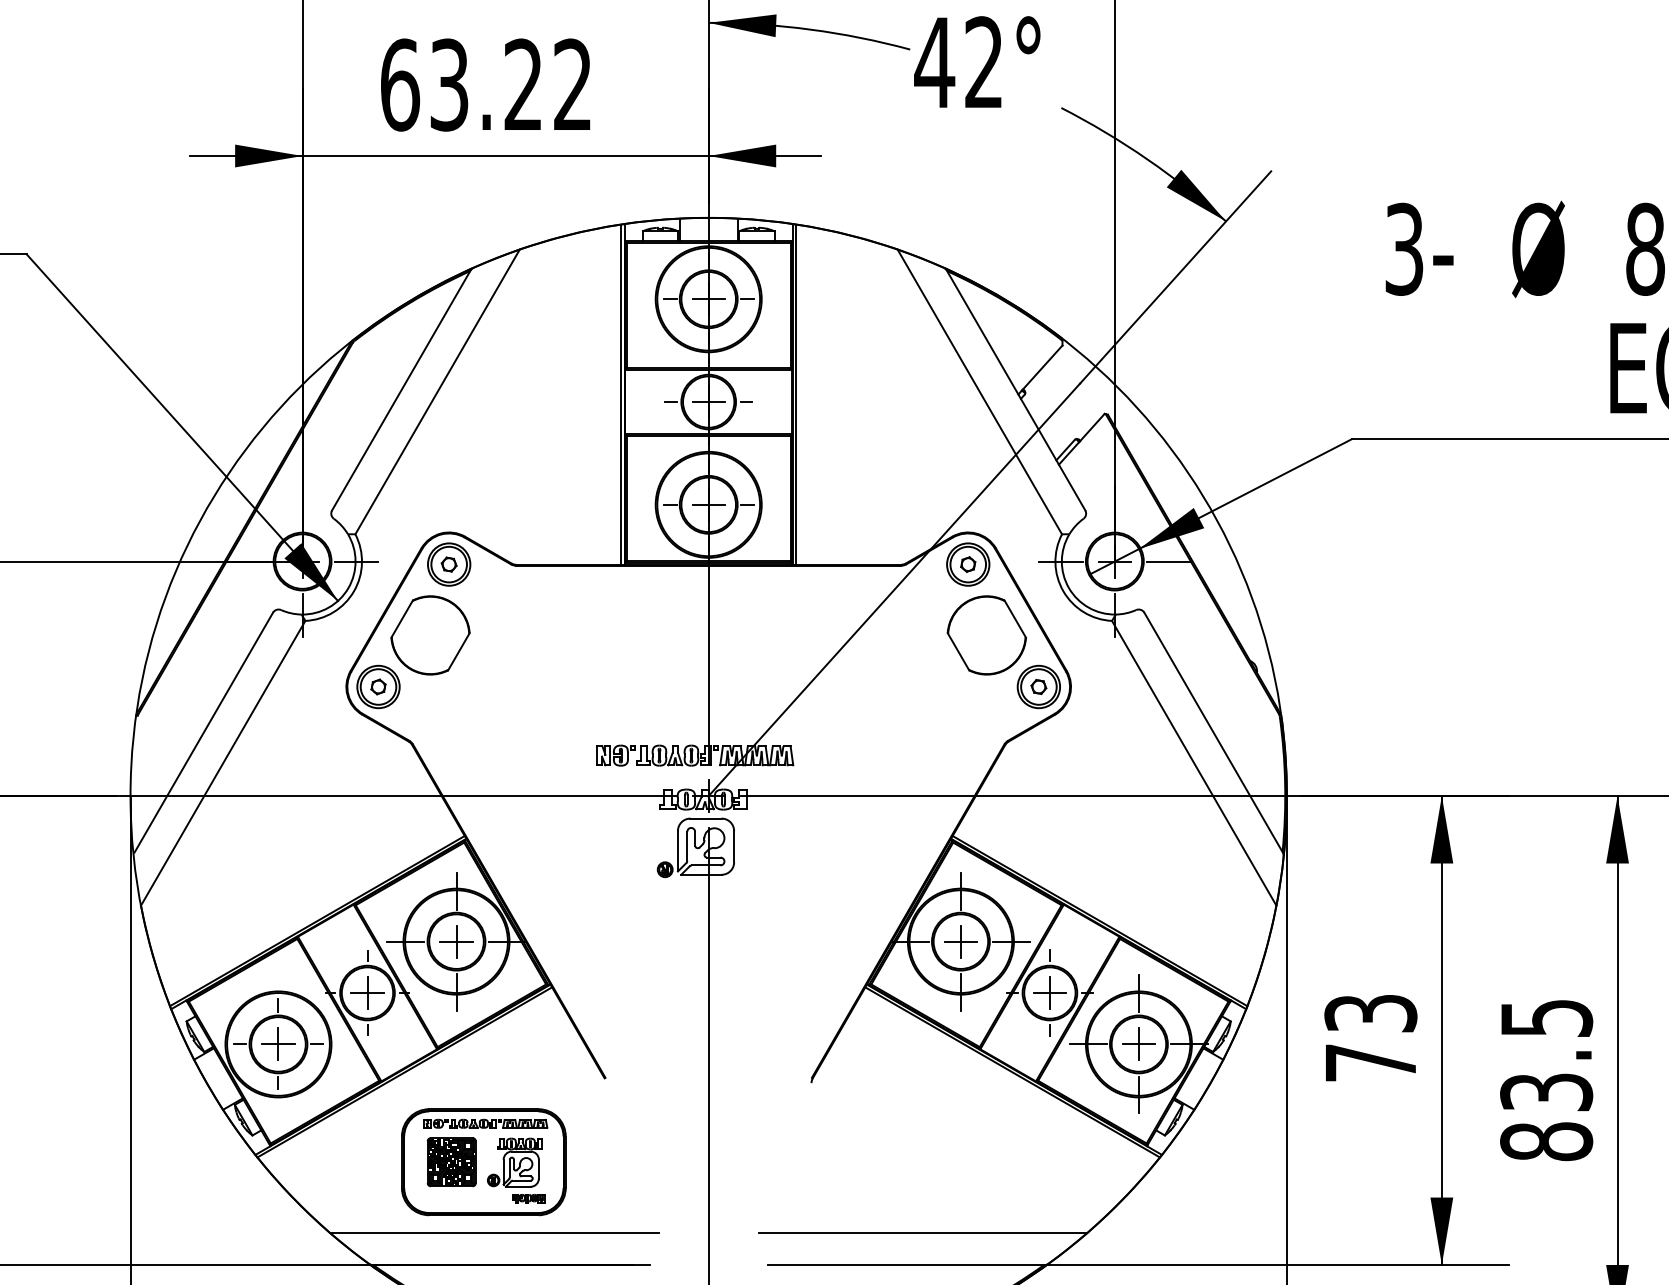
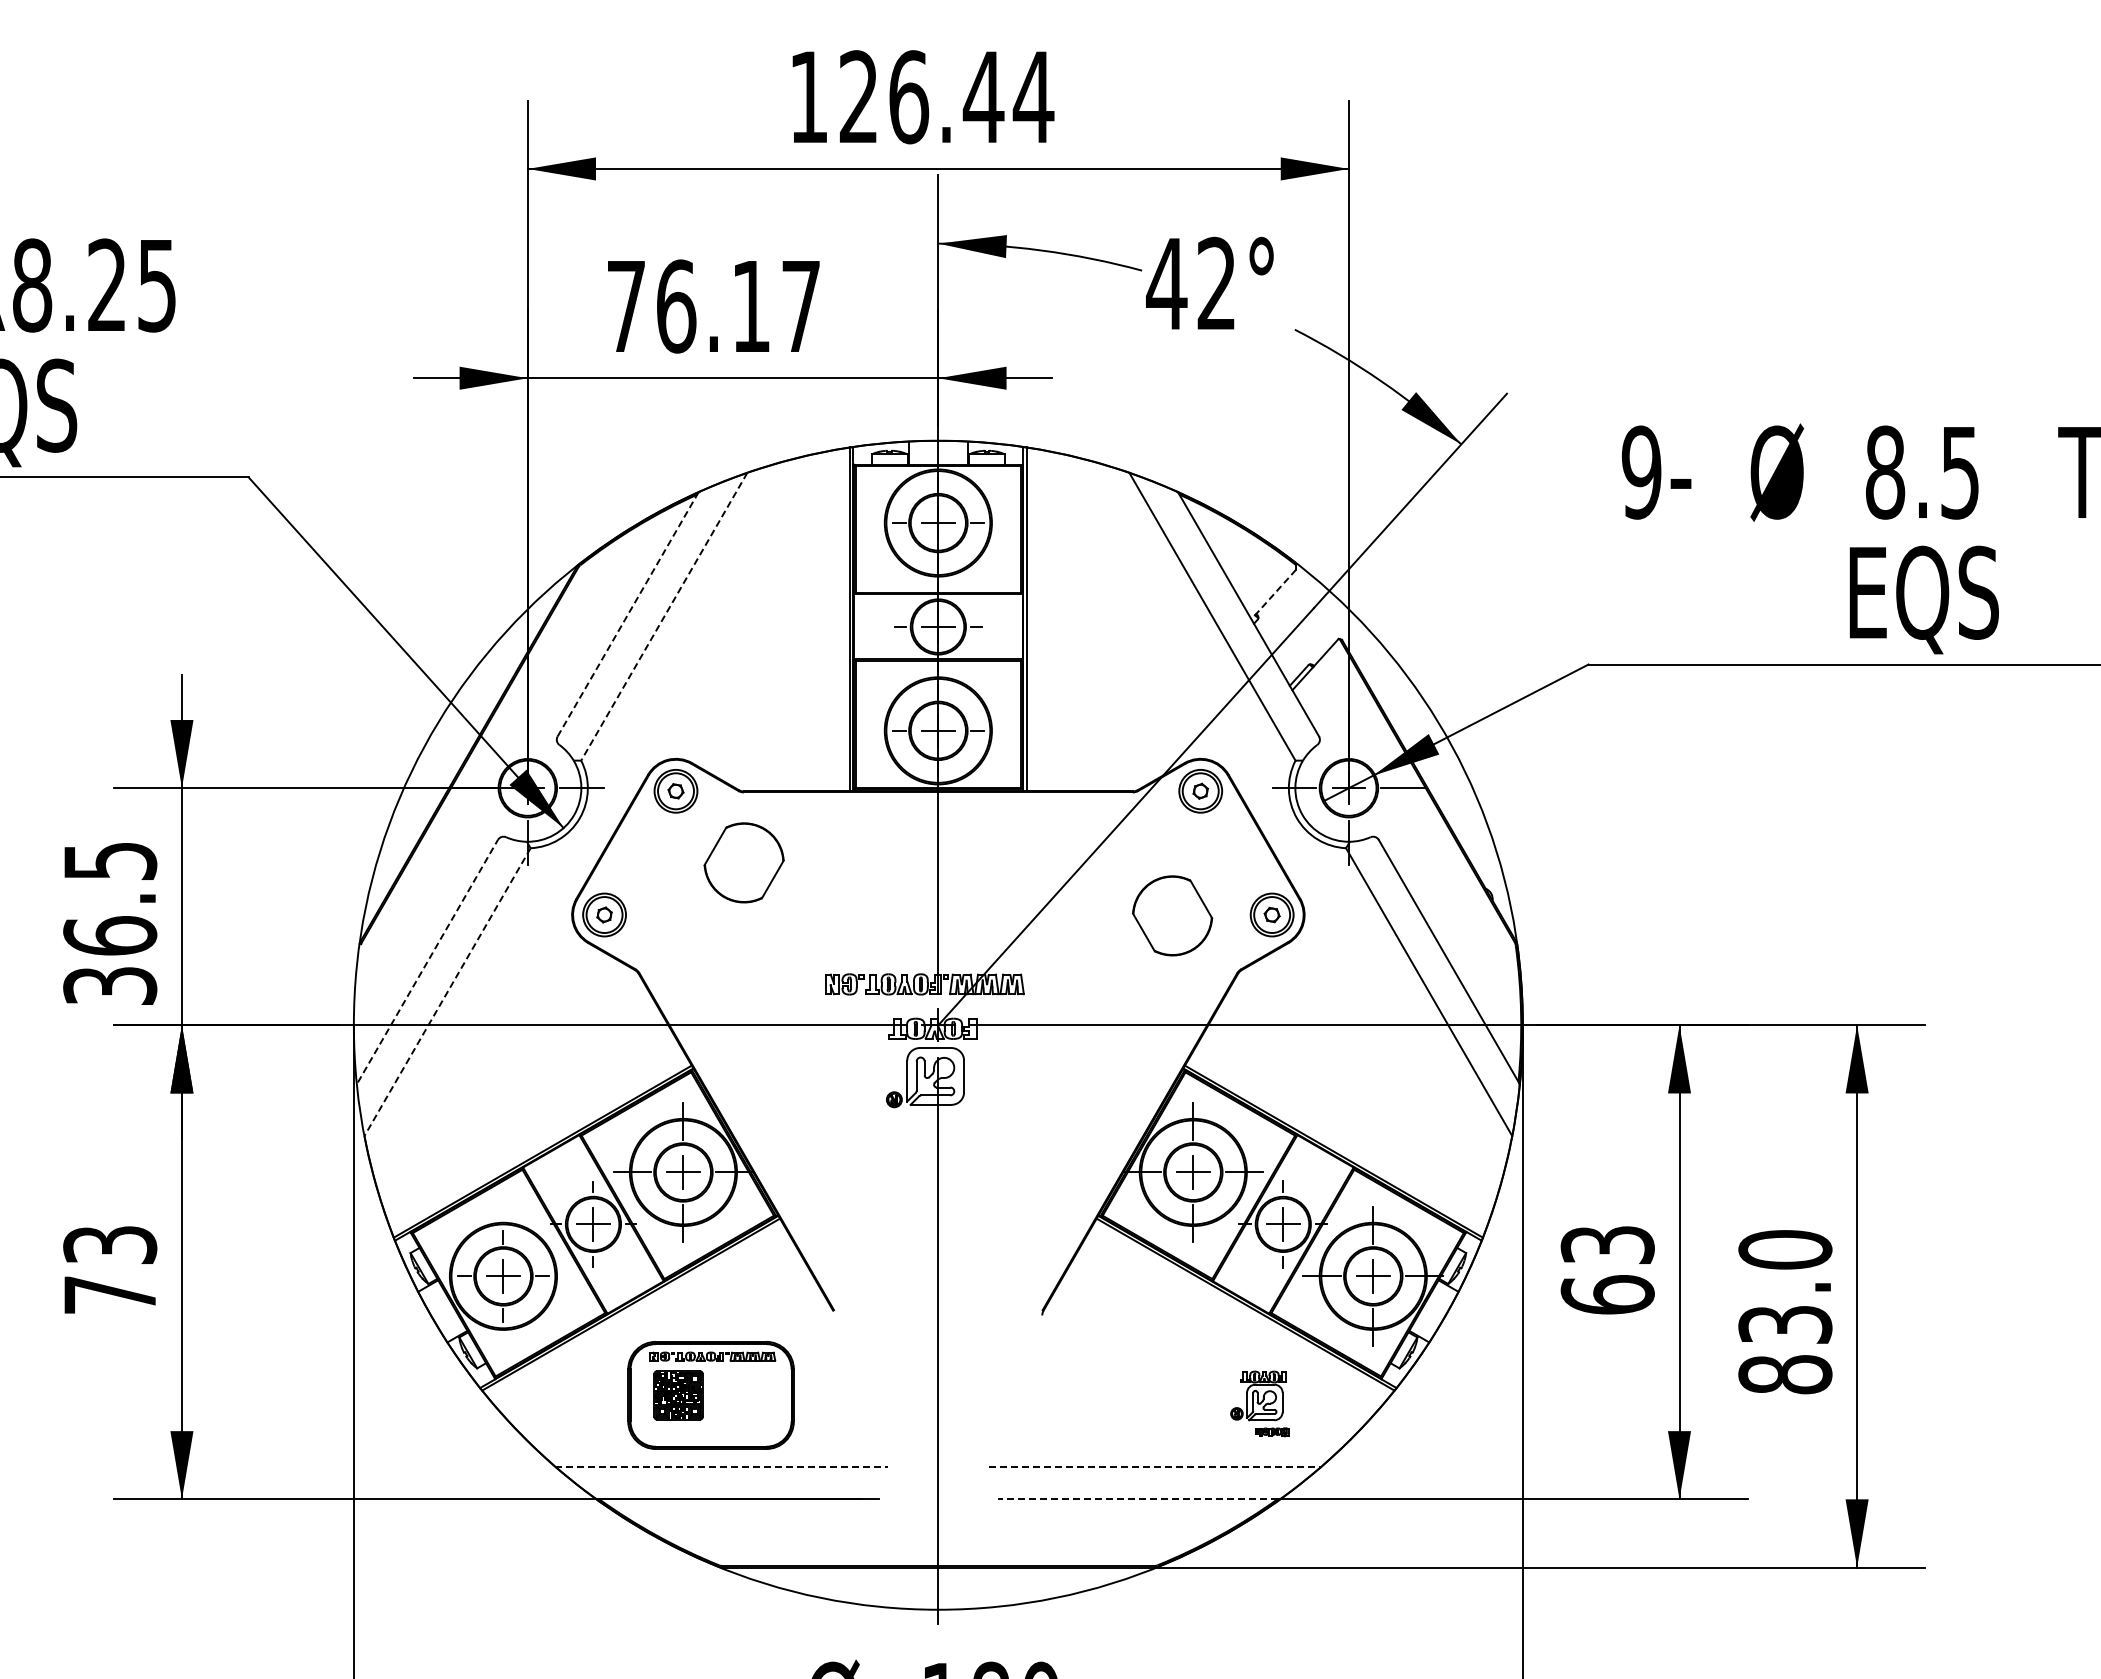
text: (486, 85) -> (713, 306), 63.22 -> 76.17
text: (1404, 249) -> (1641, 472), 3- -> 9-
line: (1040, 369) -> (1273, 594), solid -> dashed
line: (401, 389) -> (627, 614), solid -> dashed
line: (437, 392) -> (664, 617), solid -> dashed
part: (429, 635) -> (743, 862), moved
part: (986, 635) -> (1172, 915), moved
line: (204, 731) -> (428, 960), solid -> dashed
line: (223, 763) -> (447, 992), solid -> dashed
text: (1546, 1017) -> (1785, 1249), 83.5 -> 83.0
text: (1370, 1062) -> (1607, 1294), 73 -> 63
part: (515, 1170) -> (1259, 1403), moved
line: (495, 1232) -> (722, 1466), solid -> dashed
line: (923, 1232) -> (1155, 1466), solid -> dashed
line: (905, 1265) -> (1137, 1499), solid -> dashed

